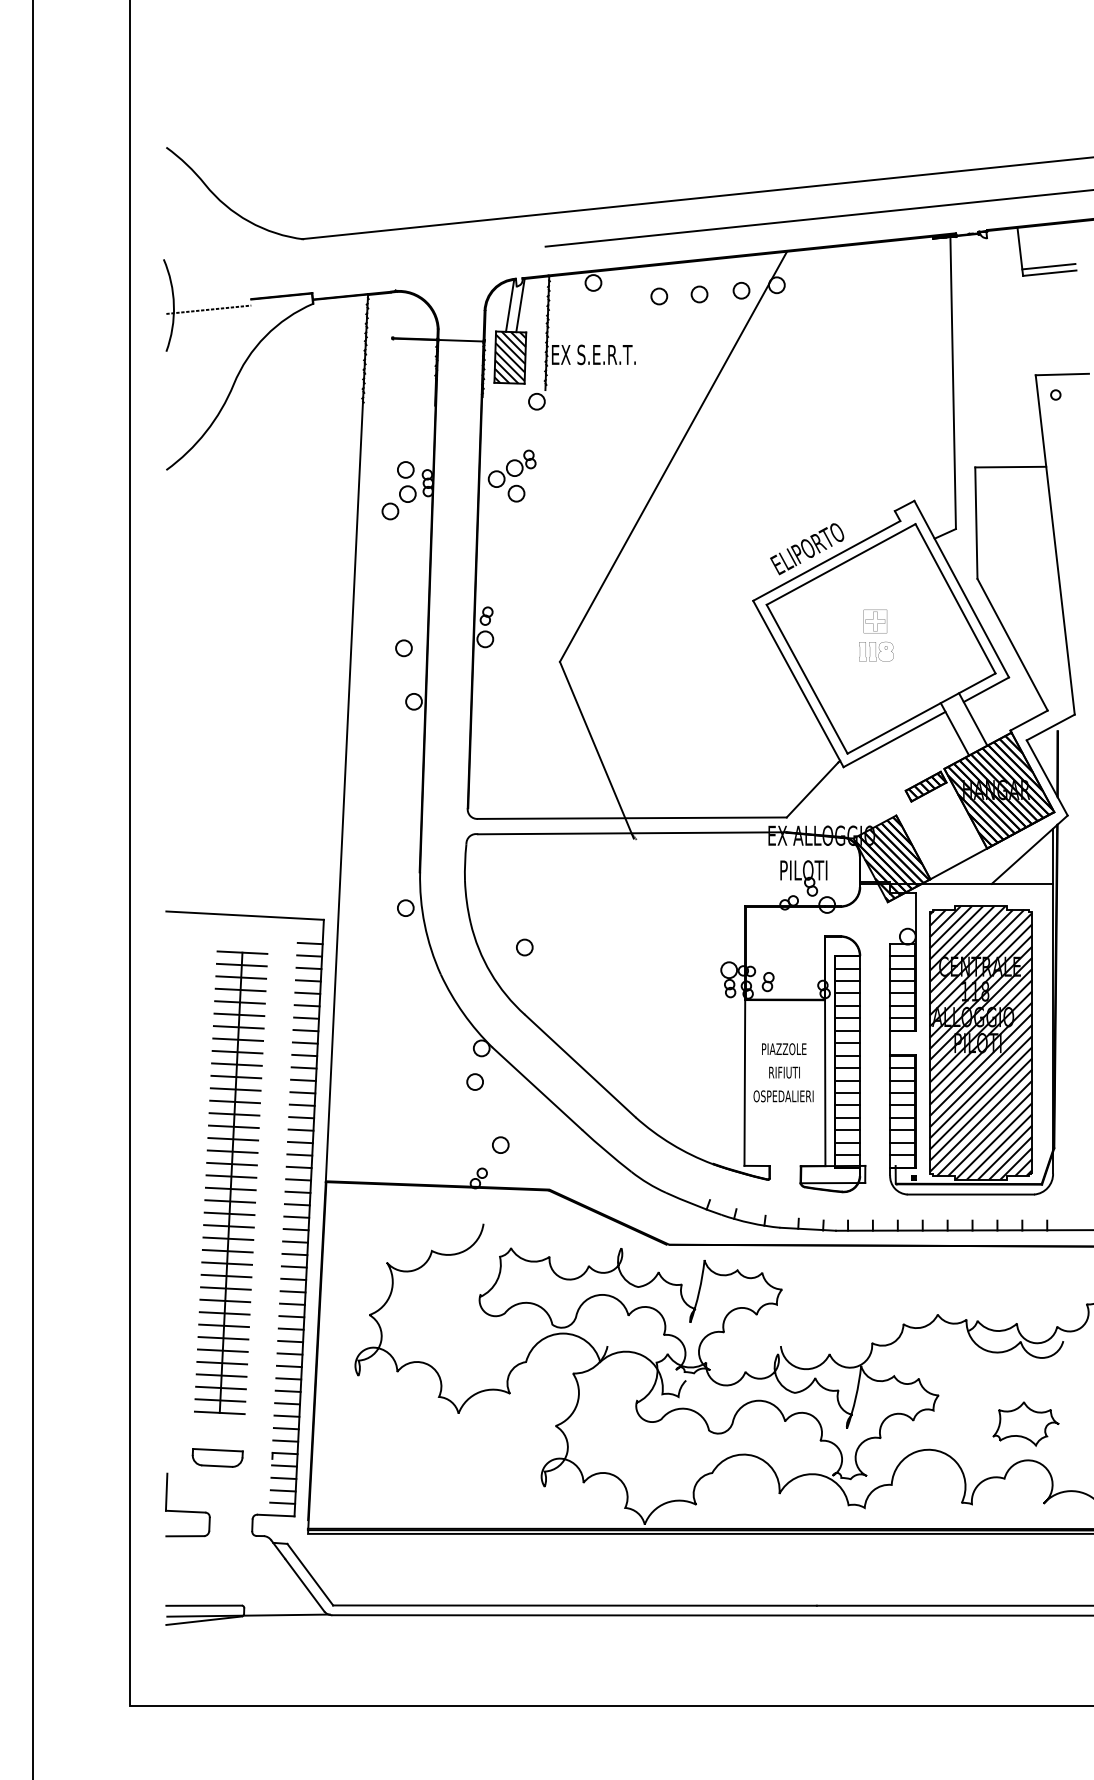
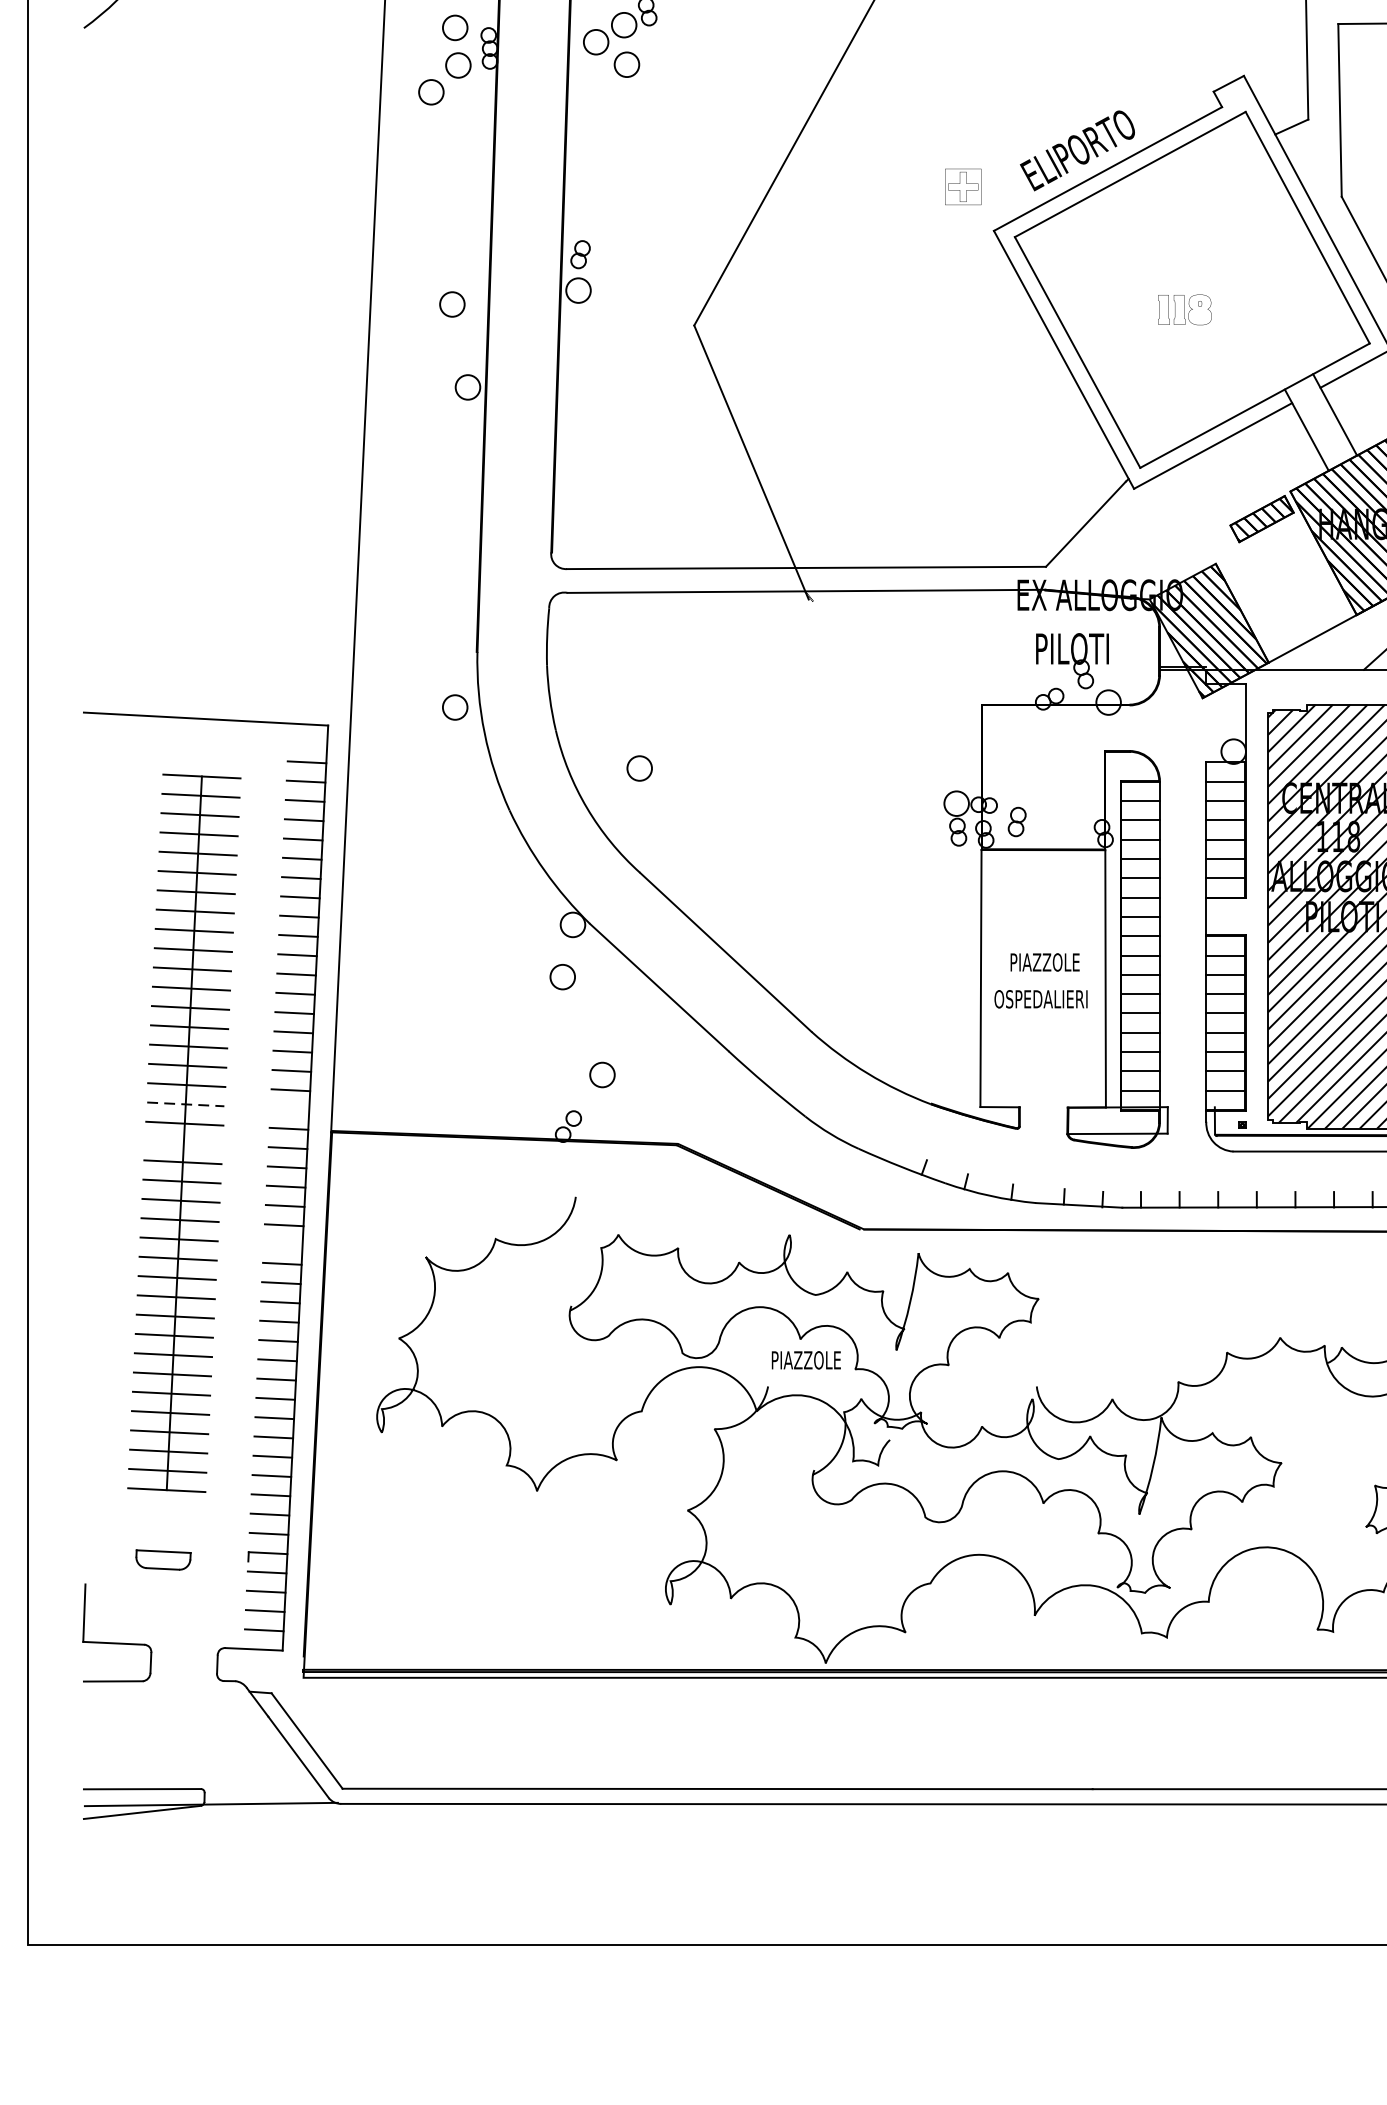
part: (875, 621) -> (963, 186), moved
text: (784, 1049) -> (806, 1360), moved
text: (786, 1072) -> (1045, 962), RIFIUTI -> PIAZZOLE
line: (232, 1164) -> (186, 1104), solid -> dashed
line: (298, 1167) -> (288, 1109), removed
line: (230, 1188) -> (183, 1142), removed
line: (294, 1254) -> (282, 1244), removed
part: (217, 1457) -> (163, 1559), size x0.7

